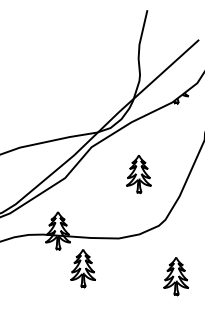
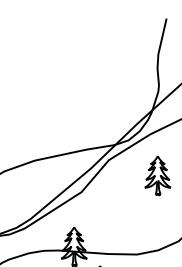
part: (138, 174) -> (157, 175), moved

